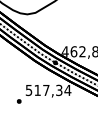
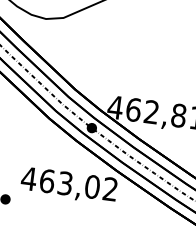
text: (48, 90) -> (69, 184), 517,34 -> 463,02

